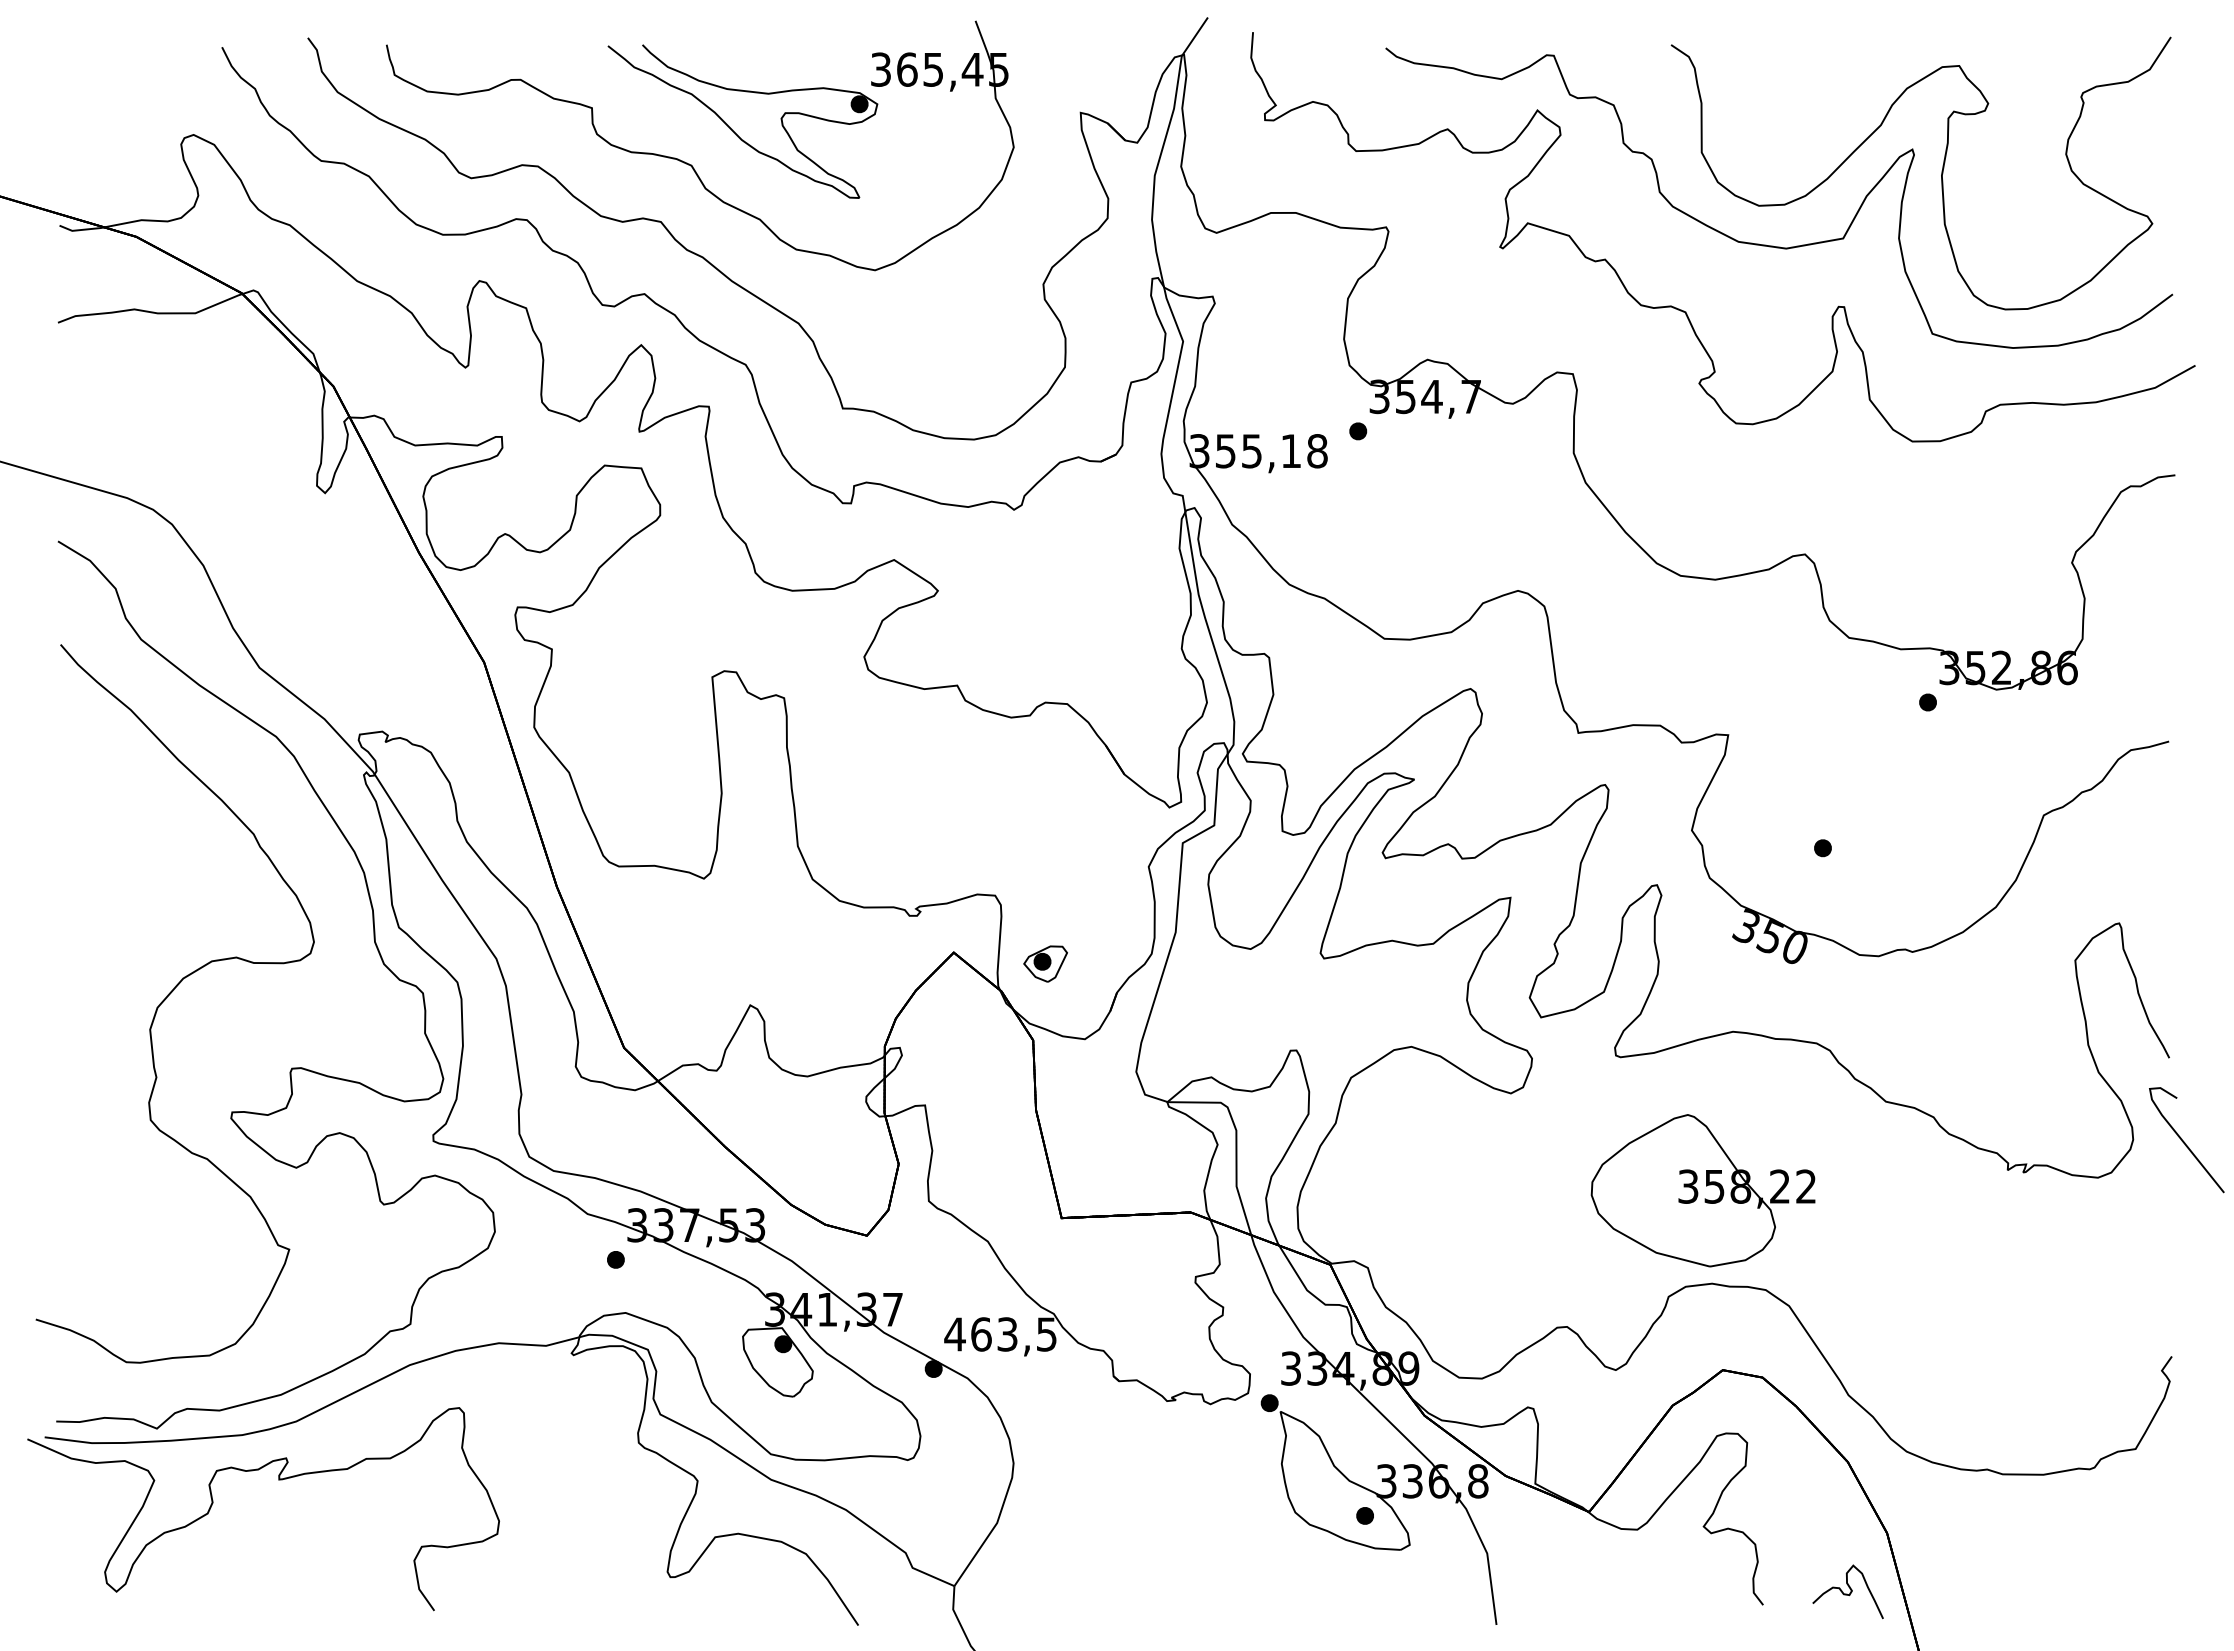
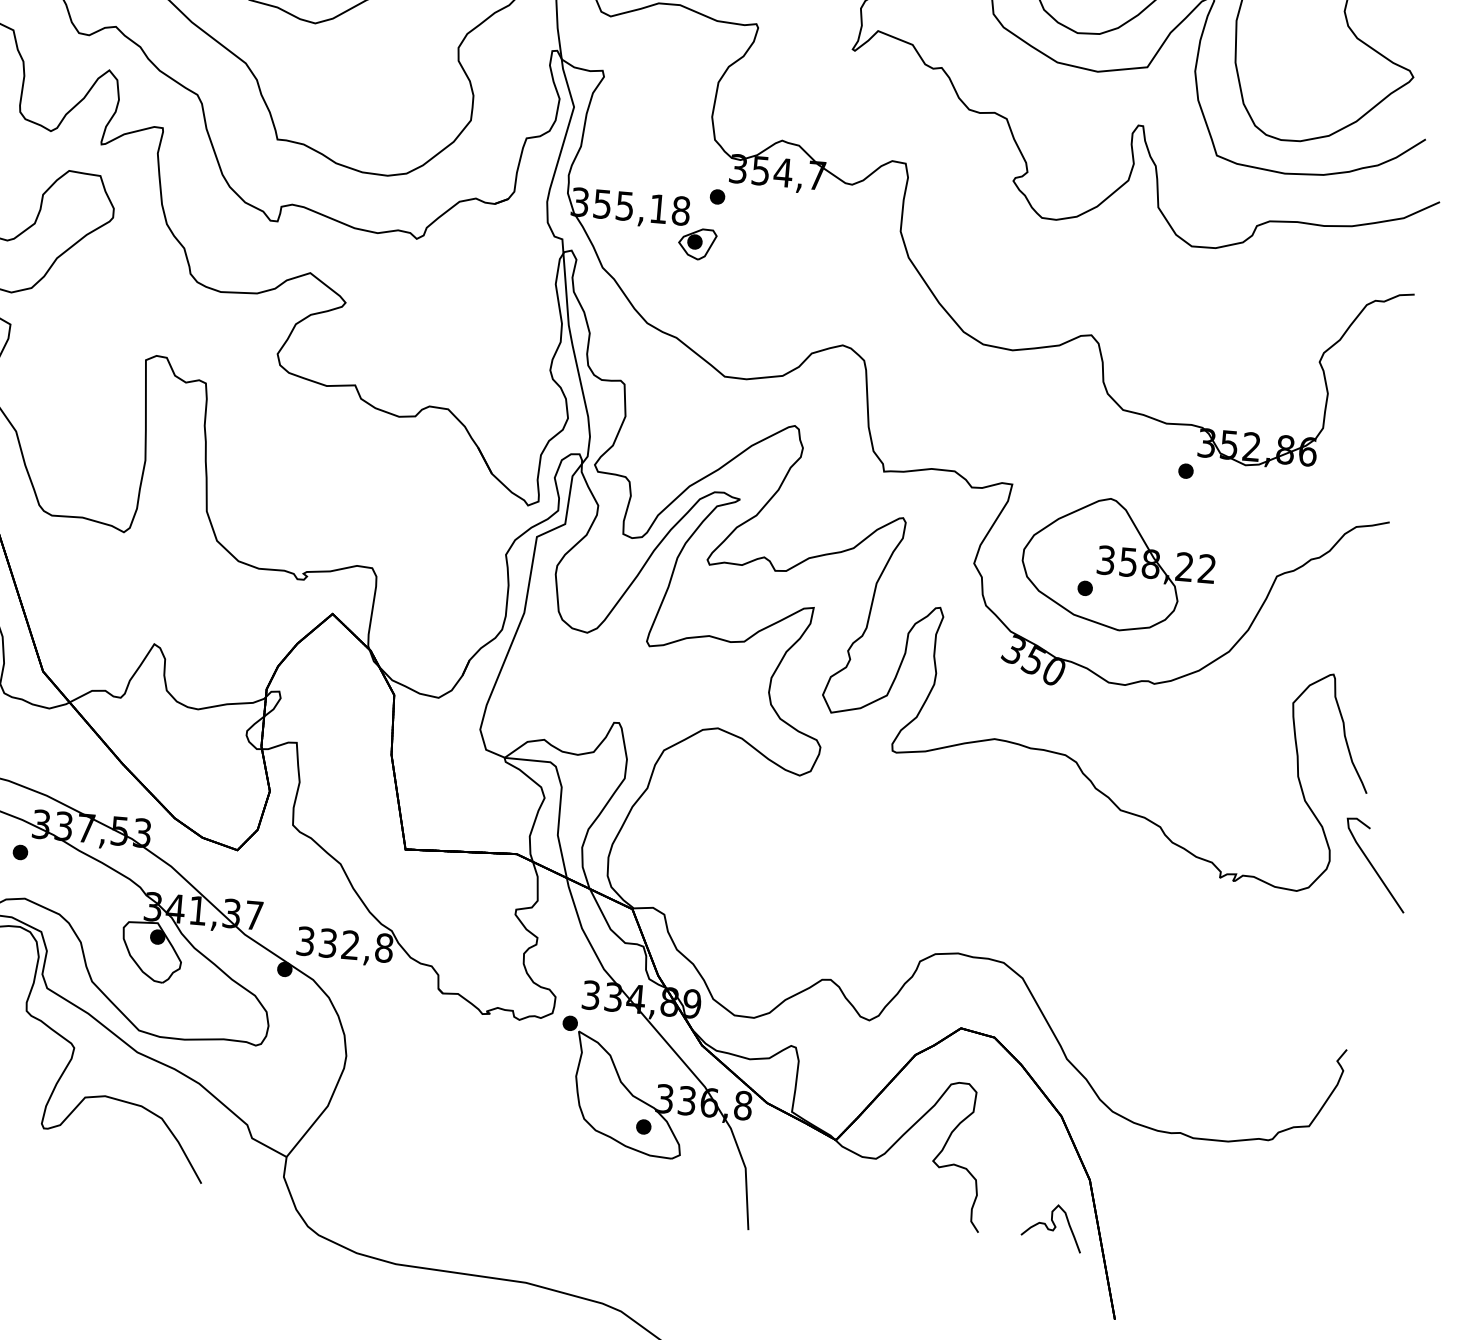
part: (1045, 963) -> (697, 243), moved
part: (1702, 1190) -> (1117, 564), moved
text: (1000, 1334) -> (344, 944), 463,5 -> 332,8

